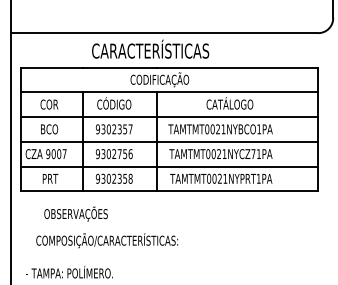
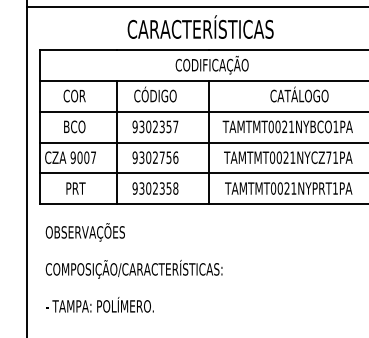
text: (75, 213) -> (84, 231), moved
text: (107, 240) -> (134, 269), moved

